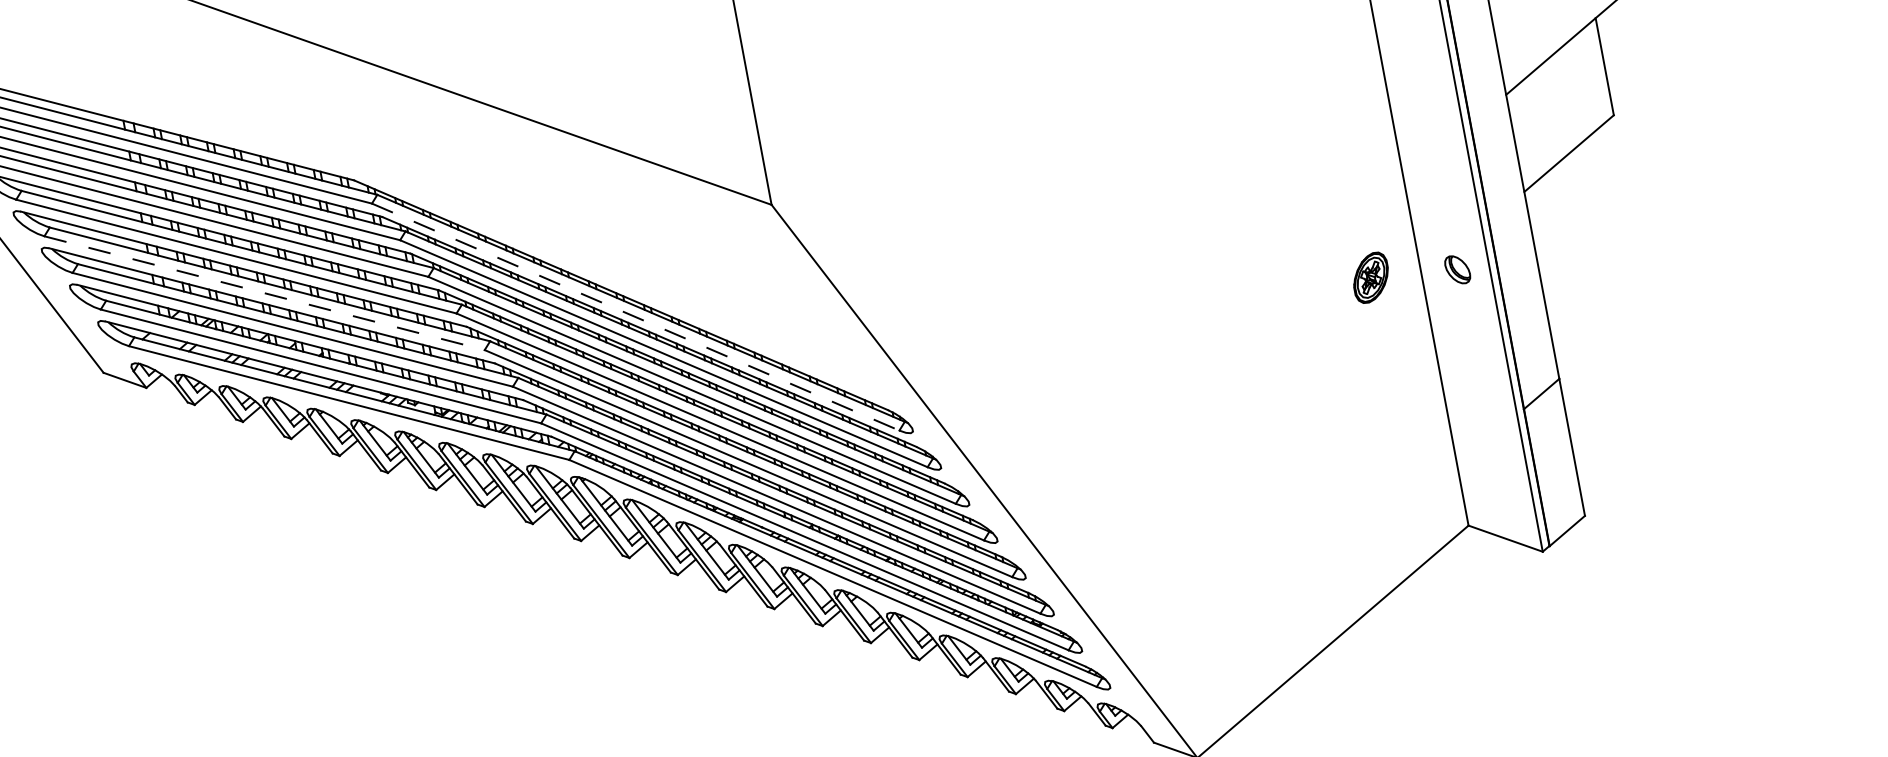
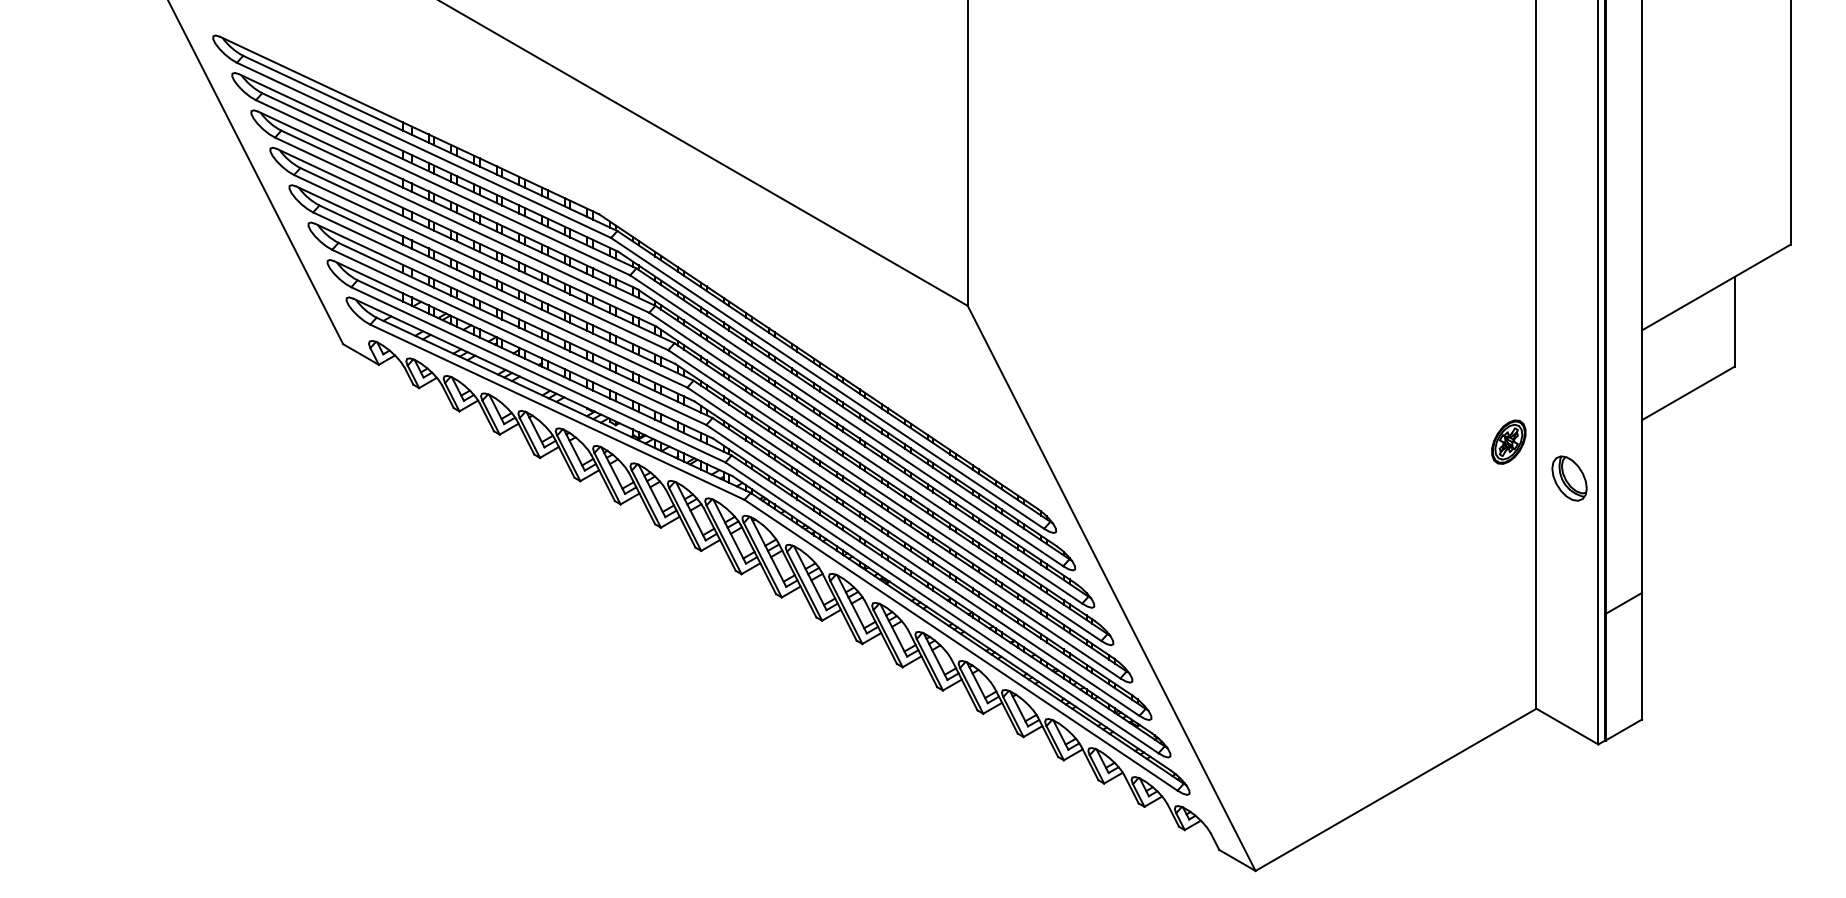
part: (1457, 269) -> (1569, 478), size x1.67
part: (1370, 277) -> (1508, 441), moved
line: (264, 293) -> (500, 300), dashed -> solid
line: (635, 317) -> (827, 383), dashed -> solid

